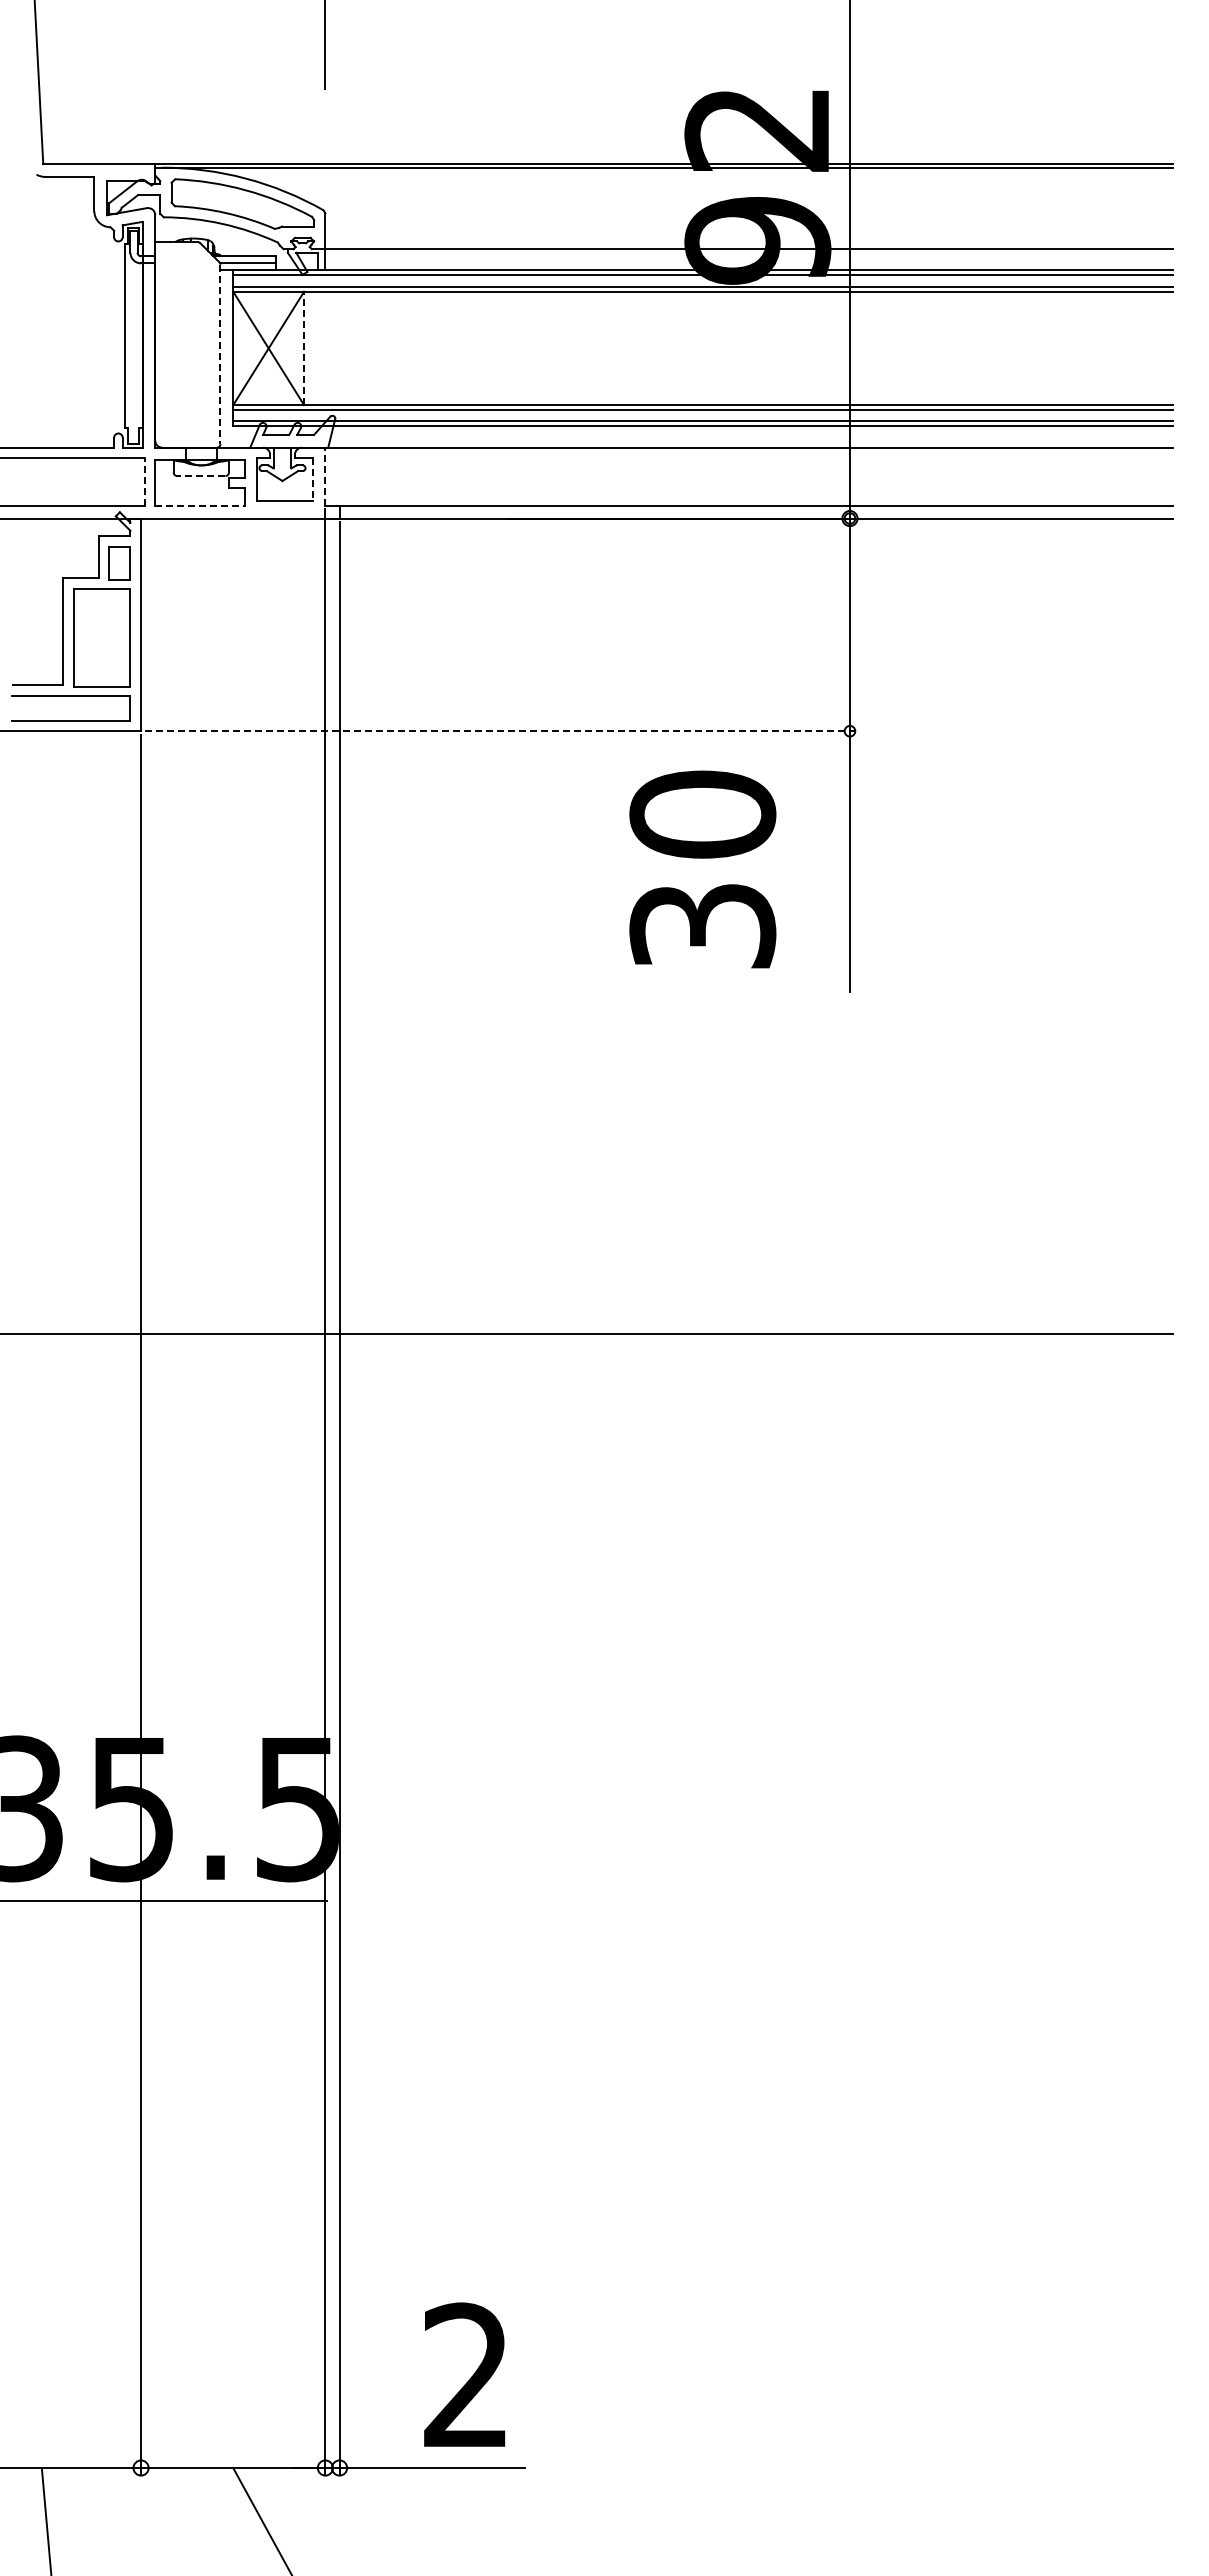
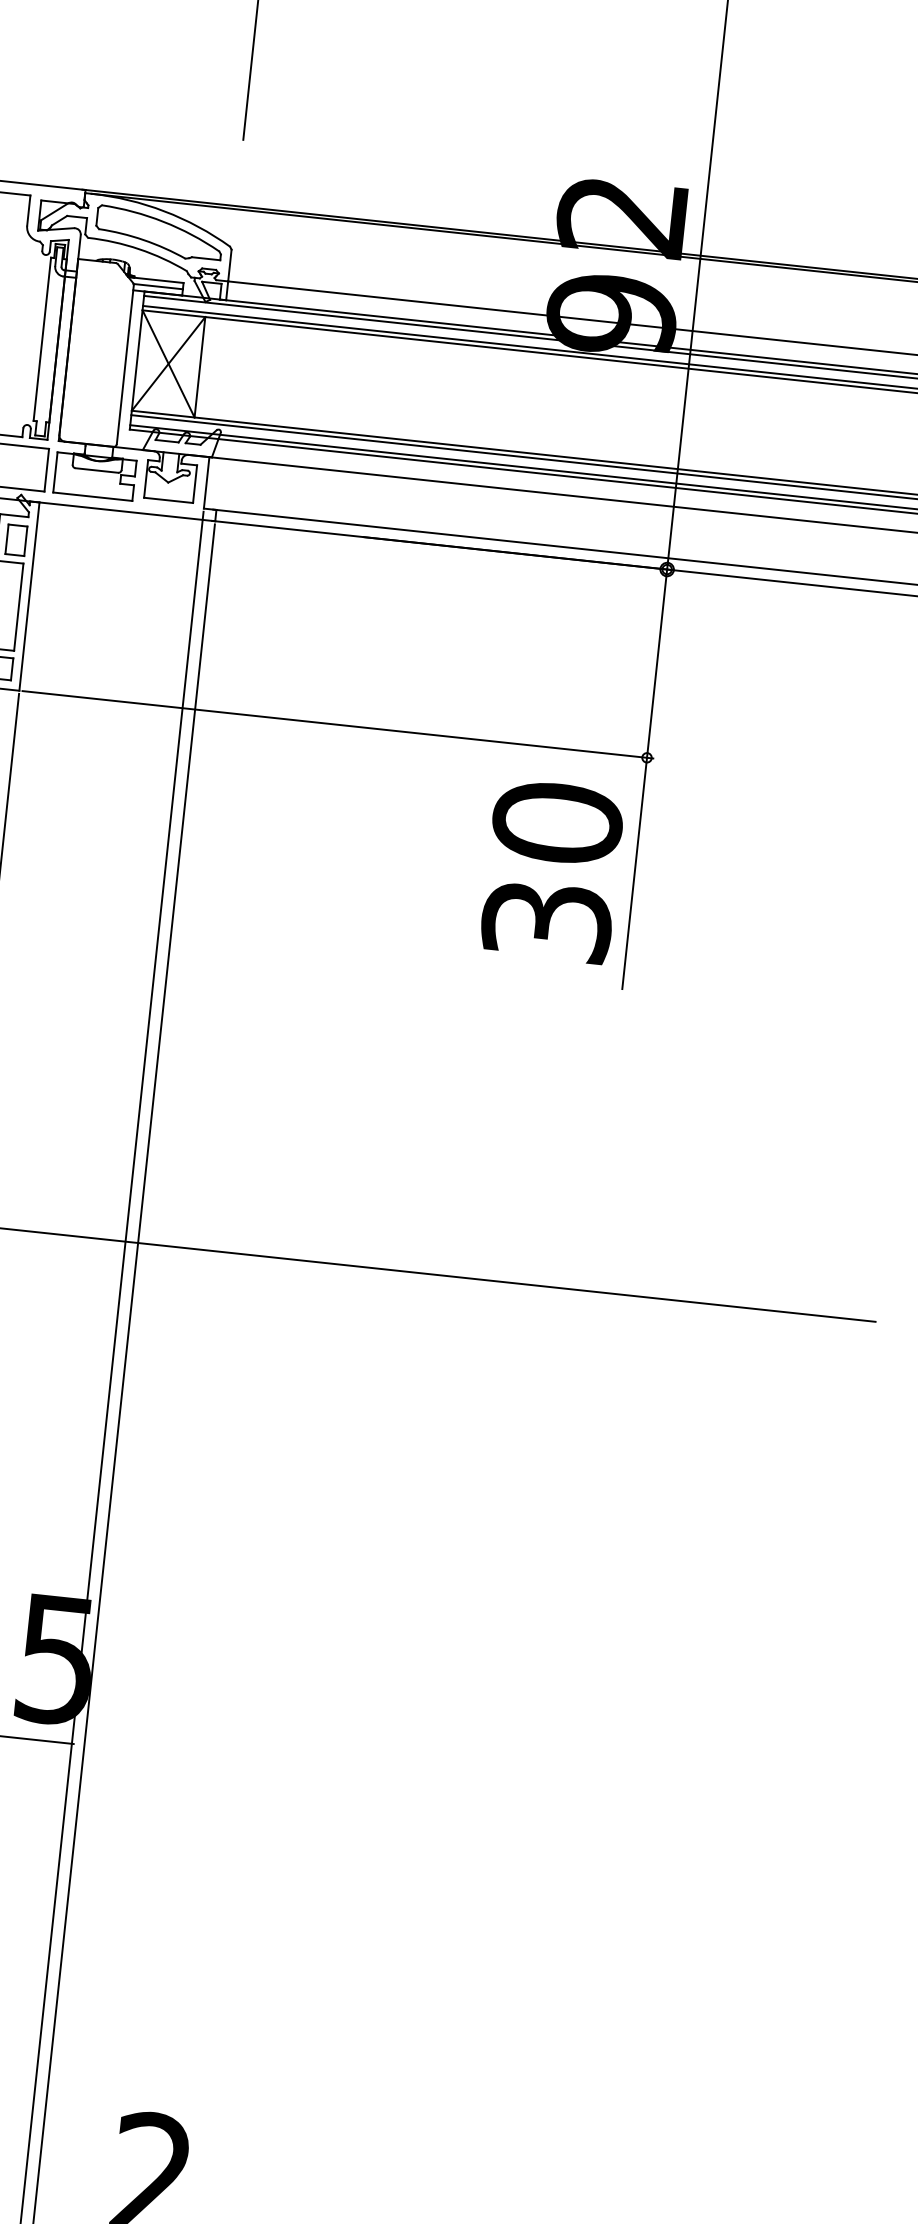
line: (304, 348) -> (200, 367), dashed -> solid
line: (220, 354) -> (125, 364), dashed -> solid
line: (200, 476) -> (96, 470), dashed -> solid
line: (325, 476) -> (206, 482), dashed -> solid
line: (312, 480) -> (194, 484), dashed -> solid
line: (145, 481) -> (46, 470), dashed -> solid
line: (199, 505) -> (92, 496), dashed -> solid
line: (501, 731) -> (338, 725), dashed -> solid
text: (702, 869) -> (552, 871), moved

